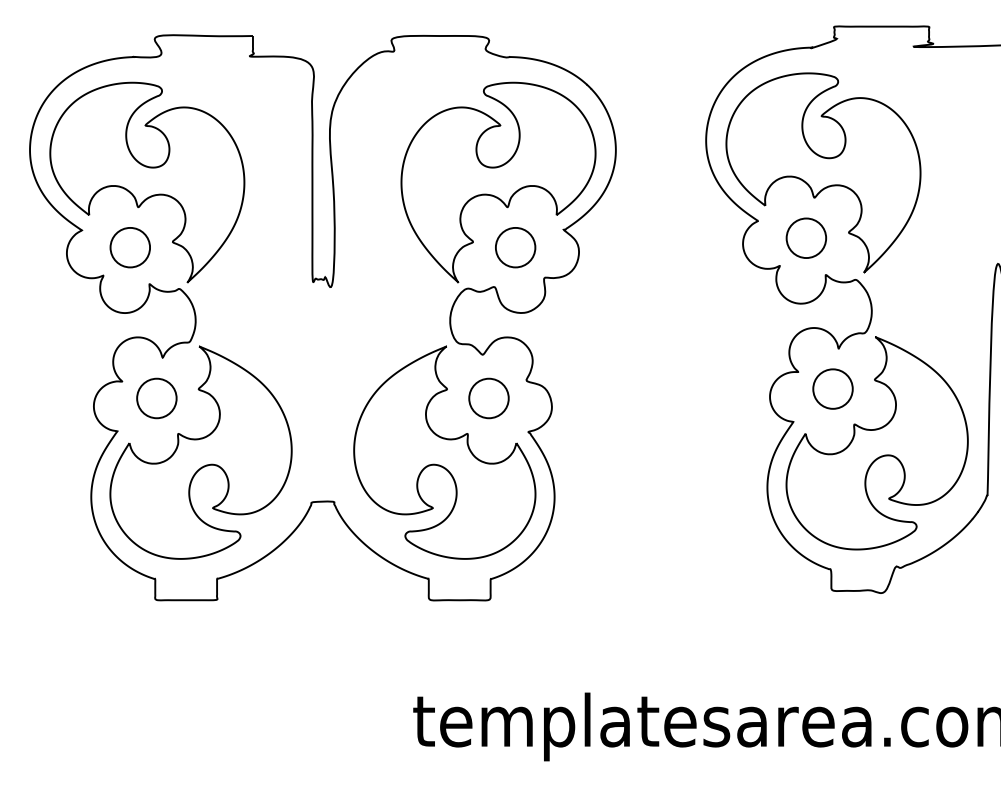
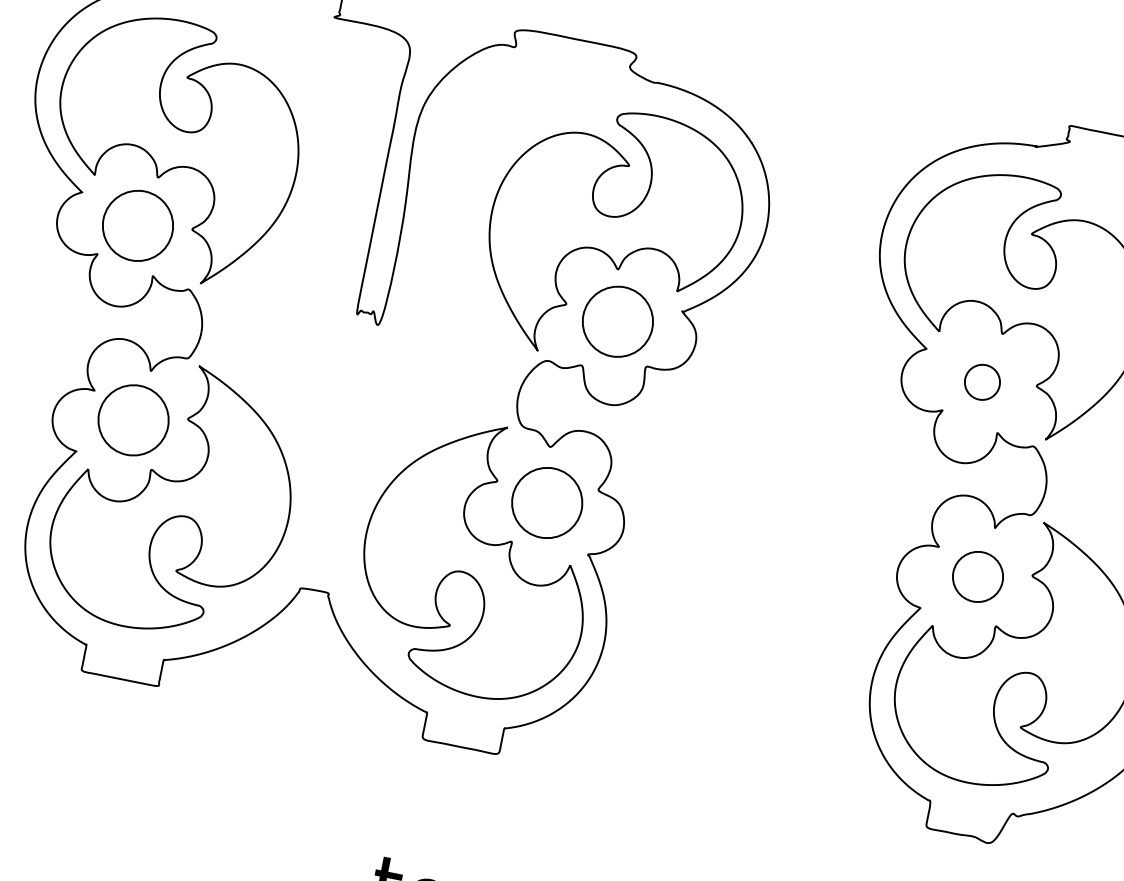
circle: (806, 237) -> (982, 381), size x0.7
circle: (130, 247) -> (138, 225), size x1.4
circle: (515, 247) -> (617, 321), size x1.4
circle: (156, 398) -> (133, 420), size x1.4
circle: (488, 398) -> (546, 502), size x1.4

